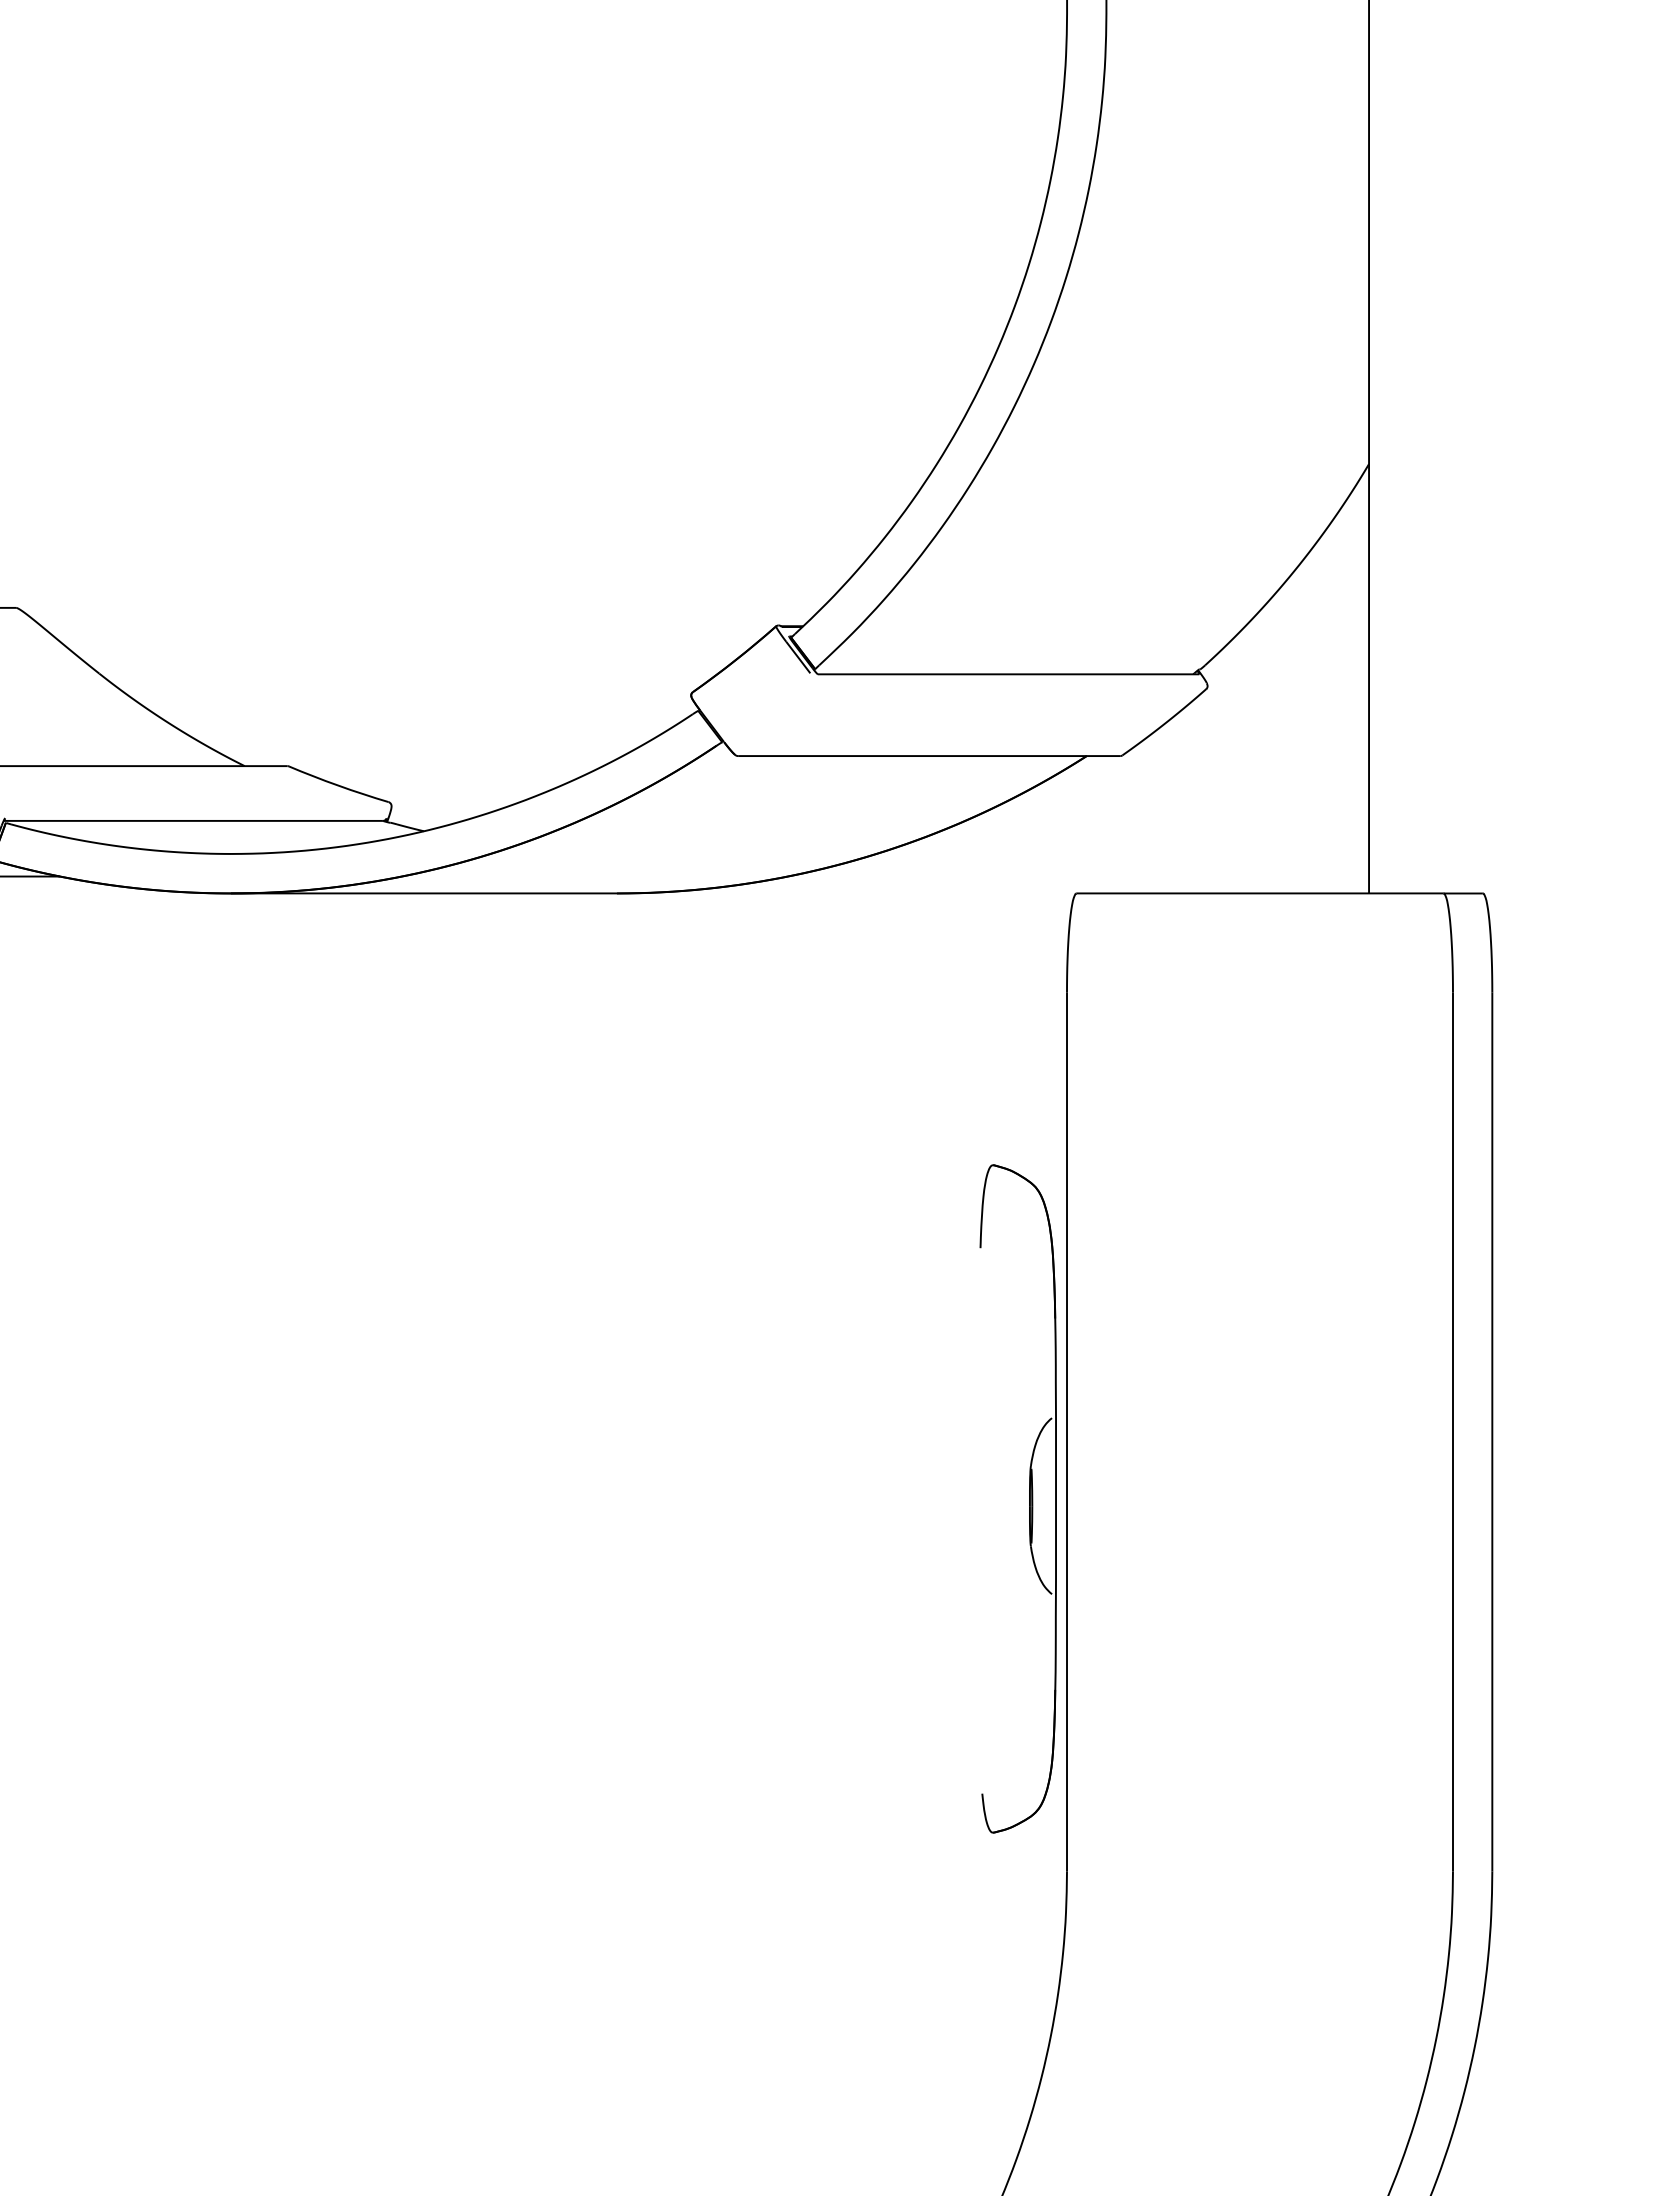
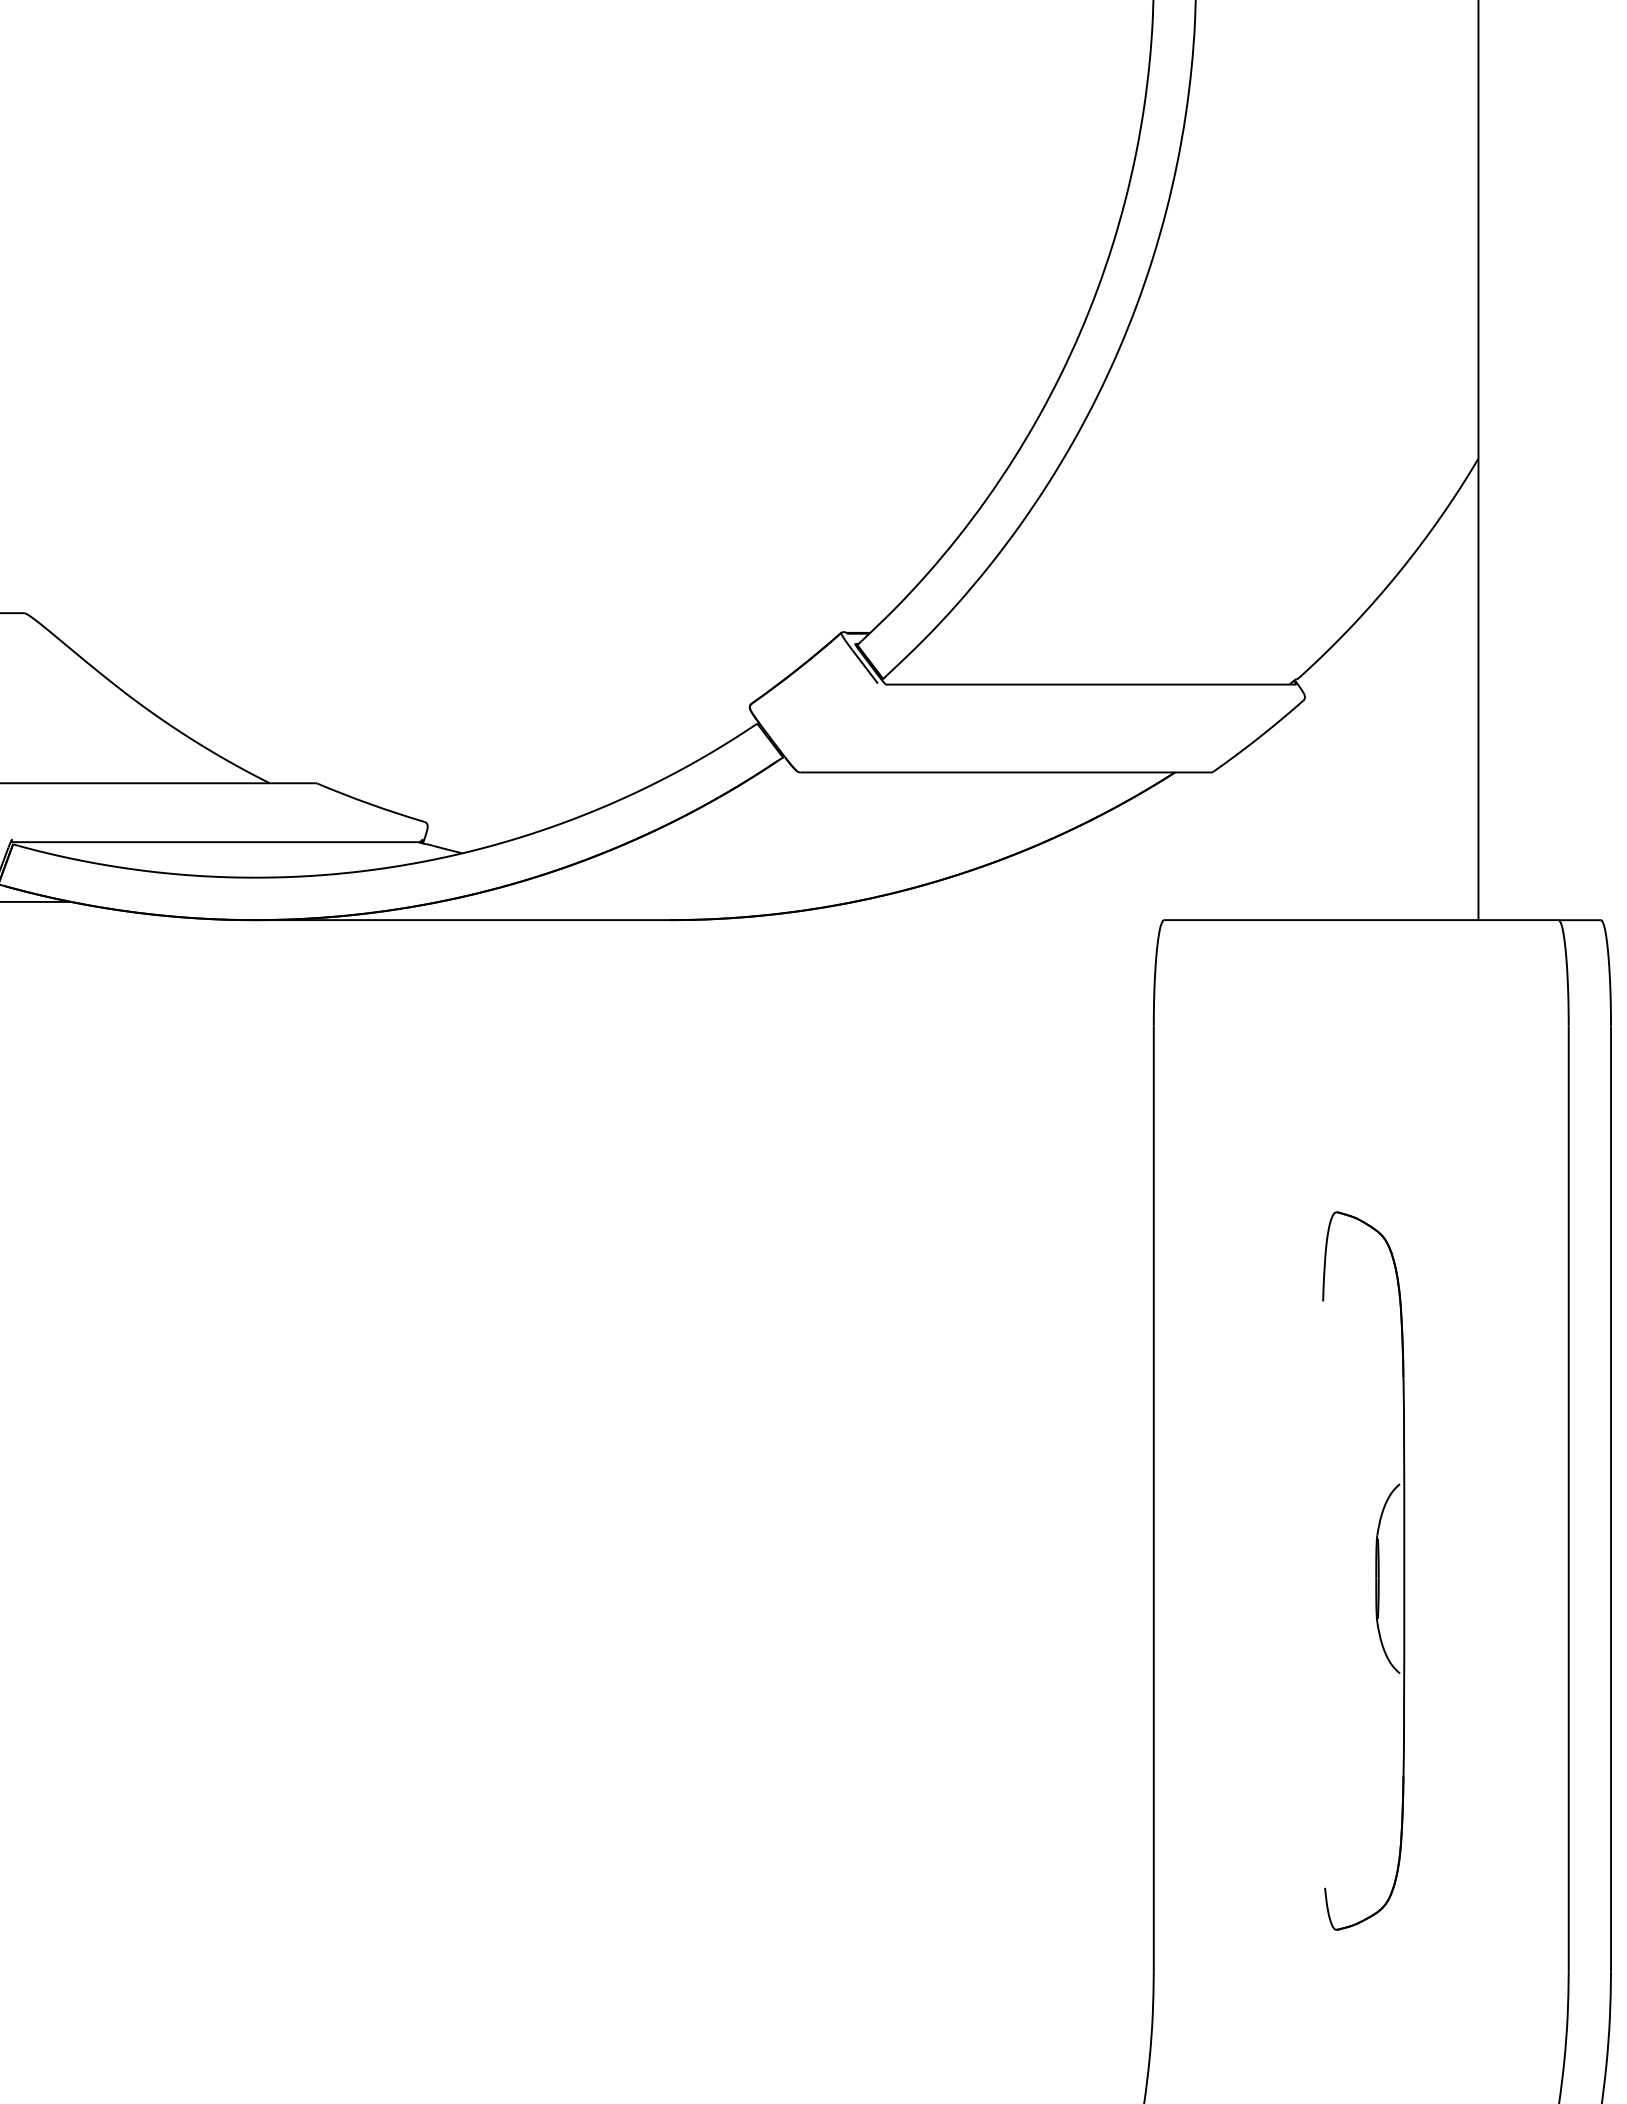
part: (1029, 1498) -> (1375, 1570), moved

